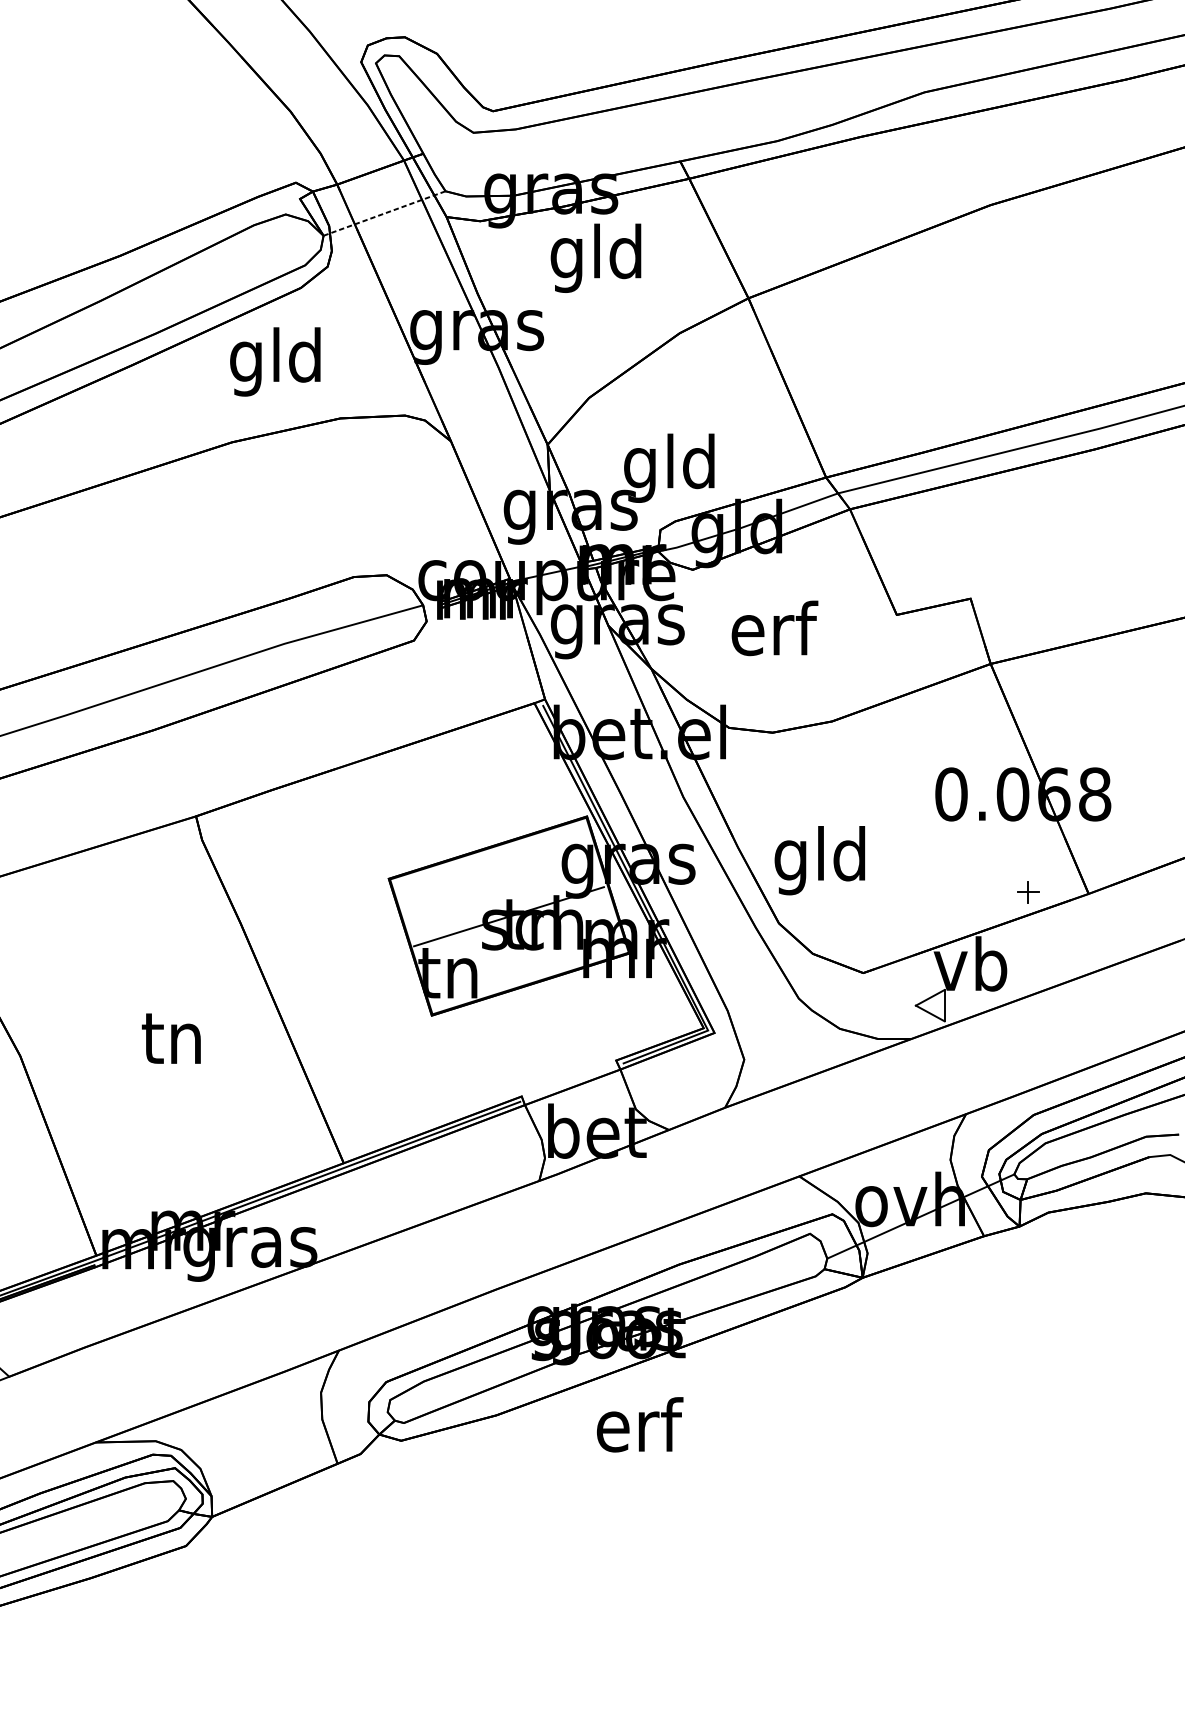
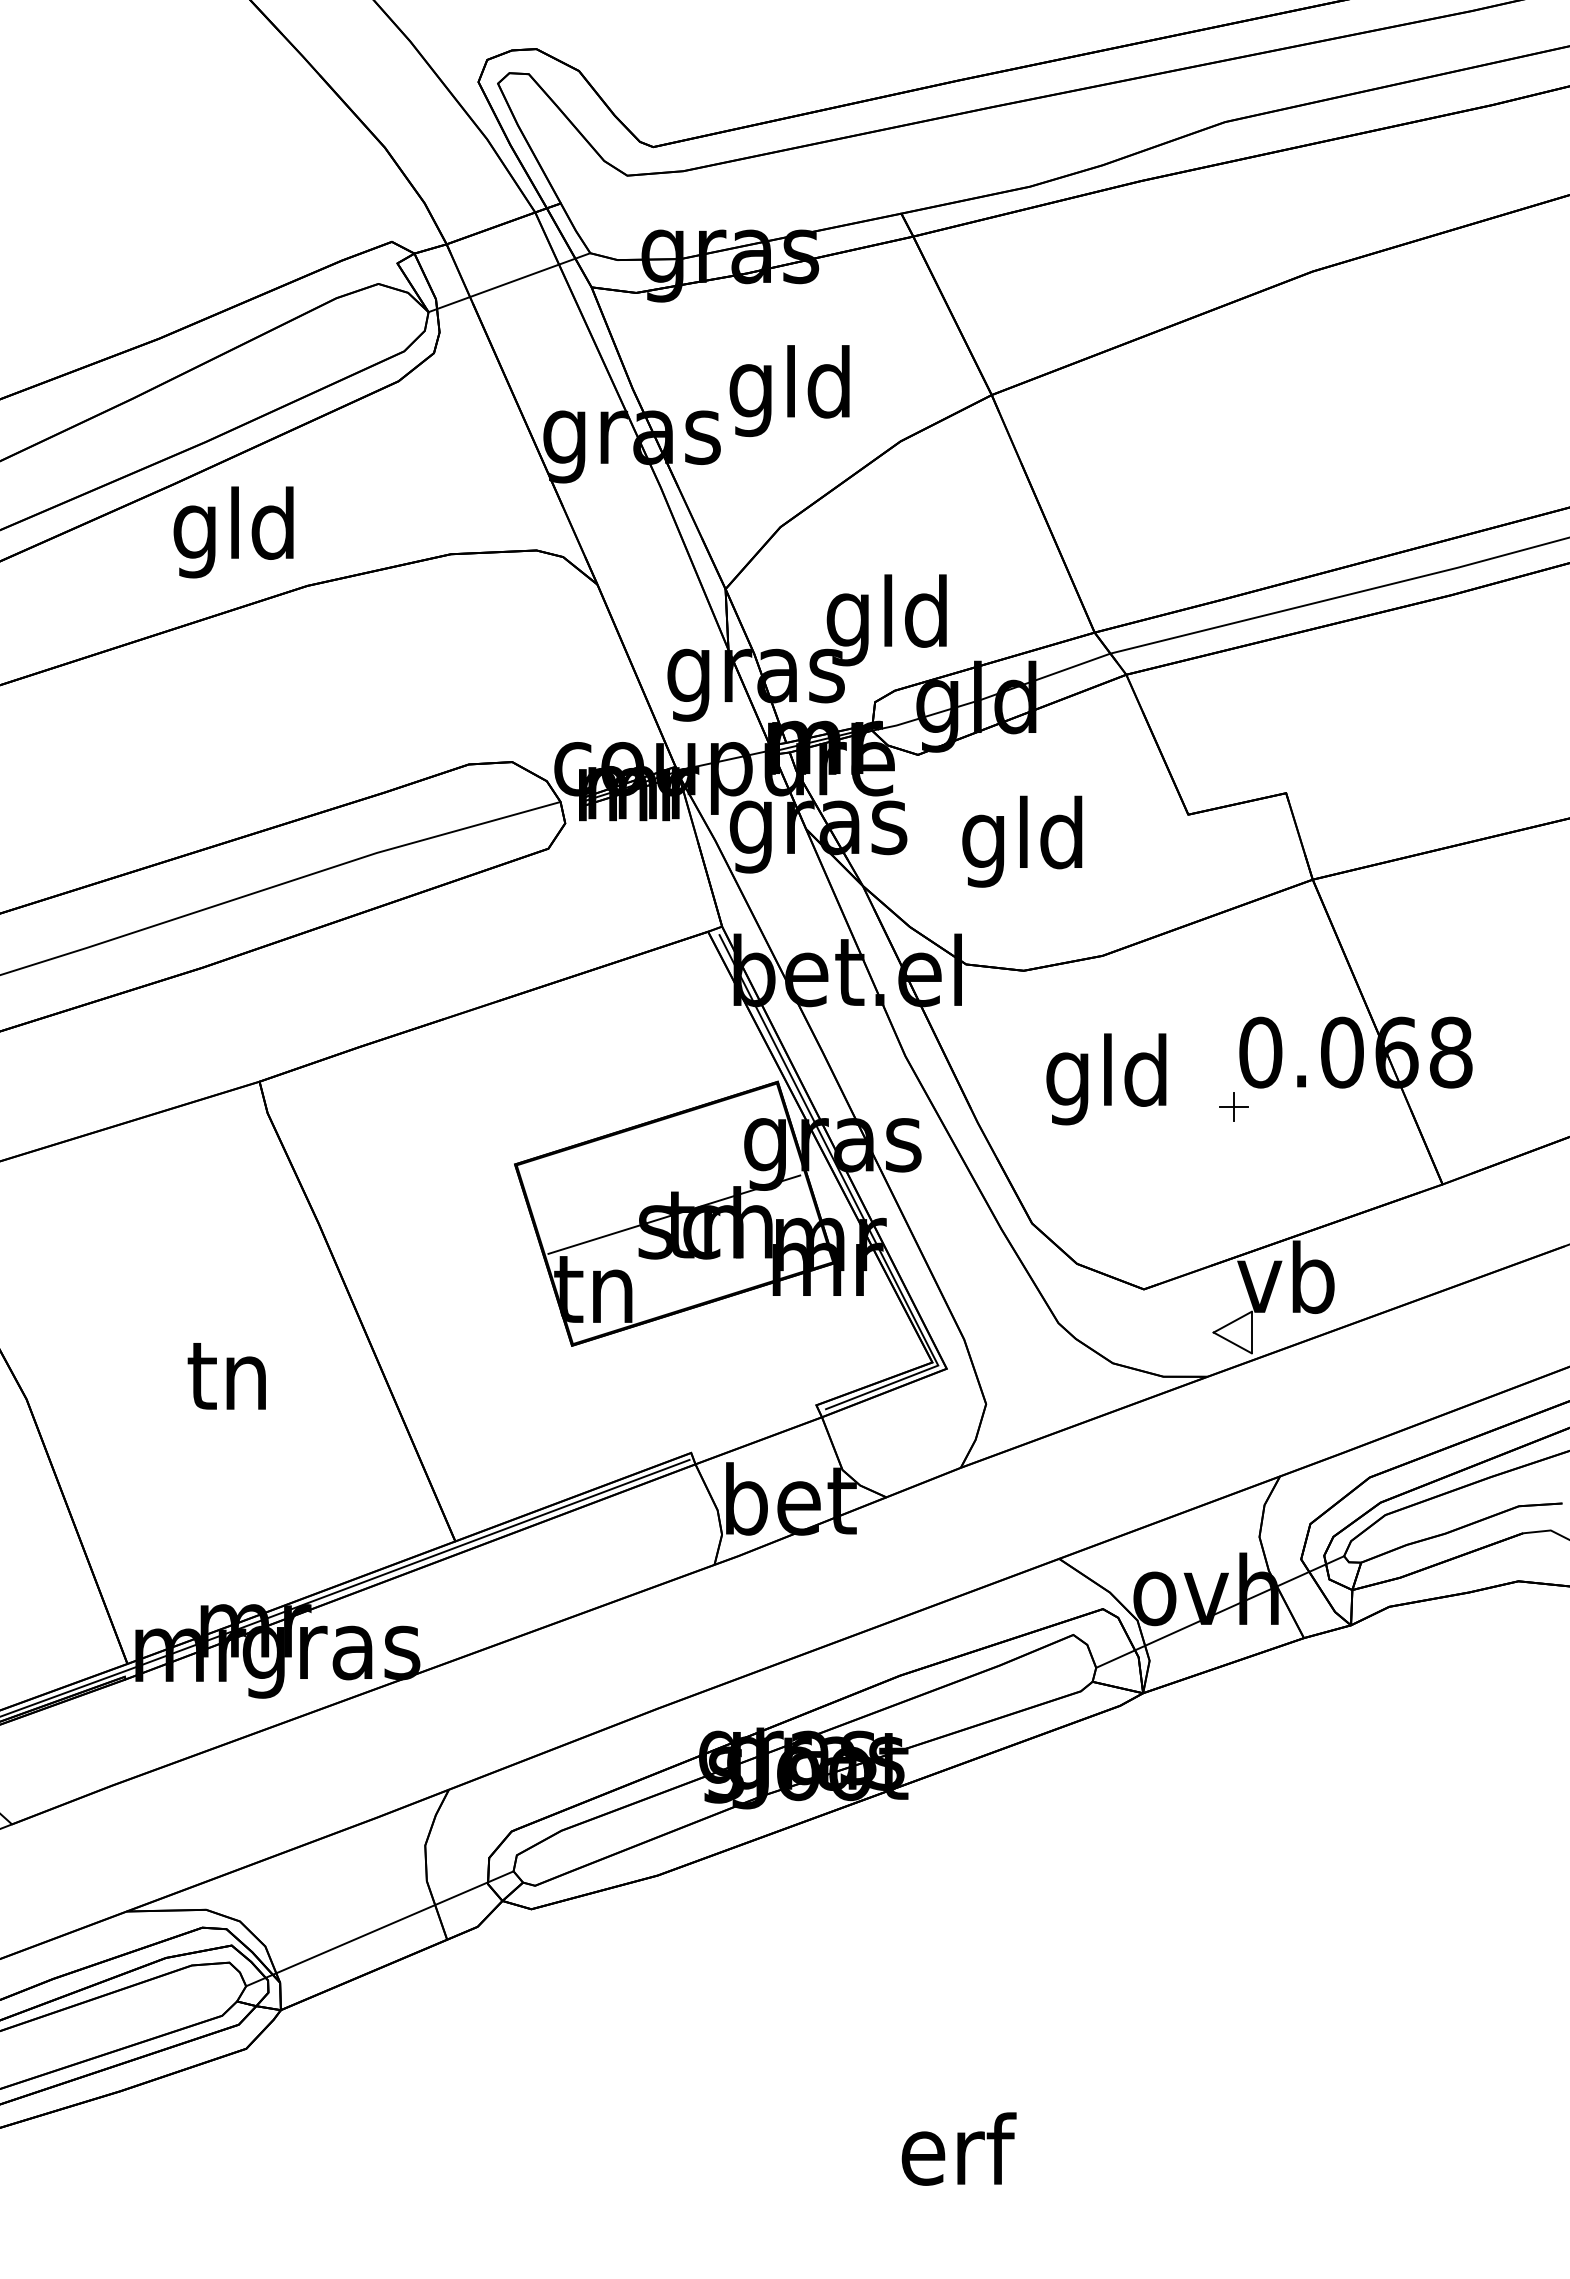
line: (384, 213) -> (509, 282), dashed -> solid
text: (595, 257) -> (789, 390), moved
text: (275, 362) -> (233, 532), moved
text: (772, 635) -> (1023, 841), erf -> gld
text: (819, 860) -> (1106, 1079), moved
part: (1028, 891) -> (1233, 1106), moved
text: (639, 1424) -> (958, 2148), moved
line: (286, 1455) -> (379, 1928), added

